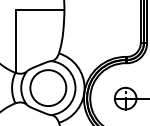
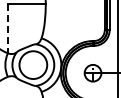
line: (16, 41) -> (8, 29), solid -> dashed

